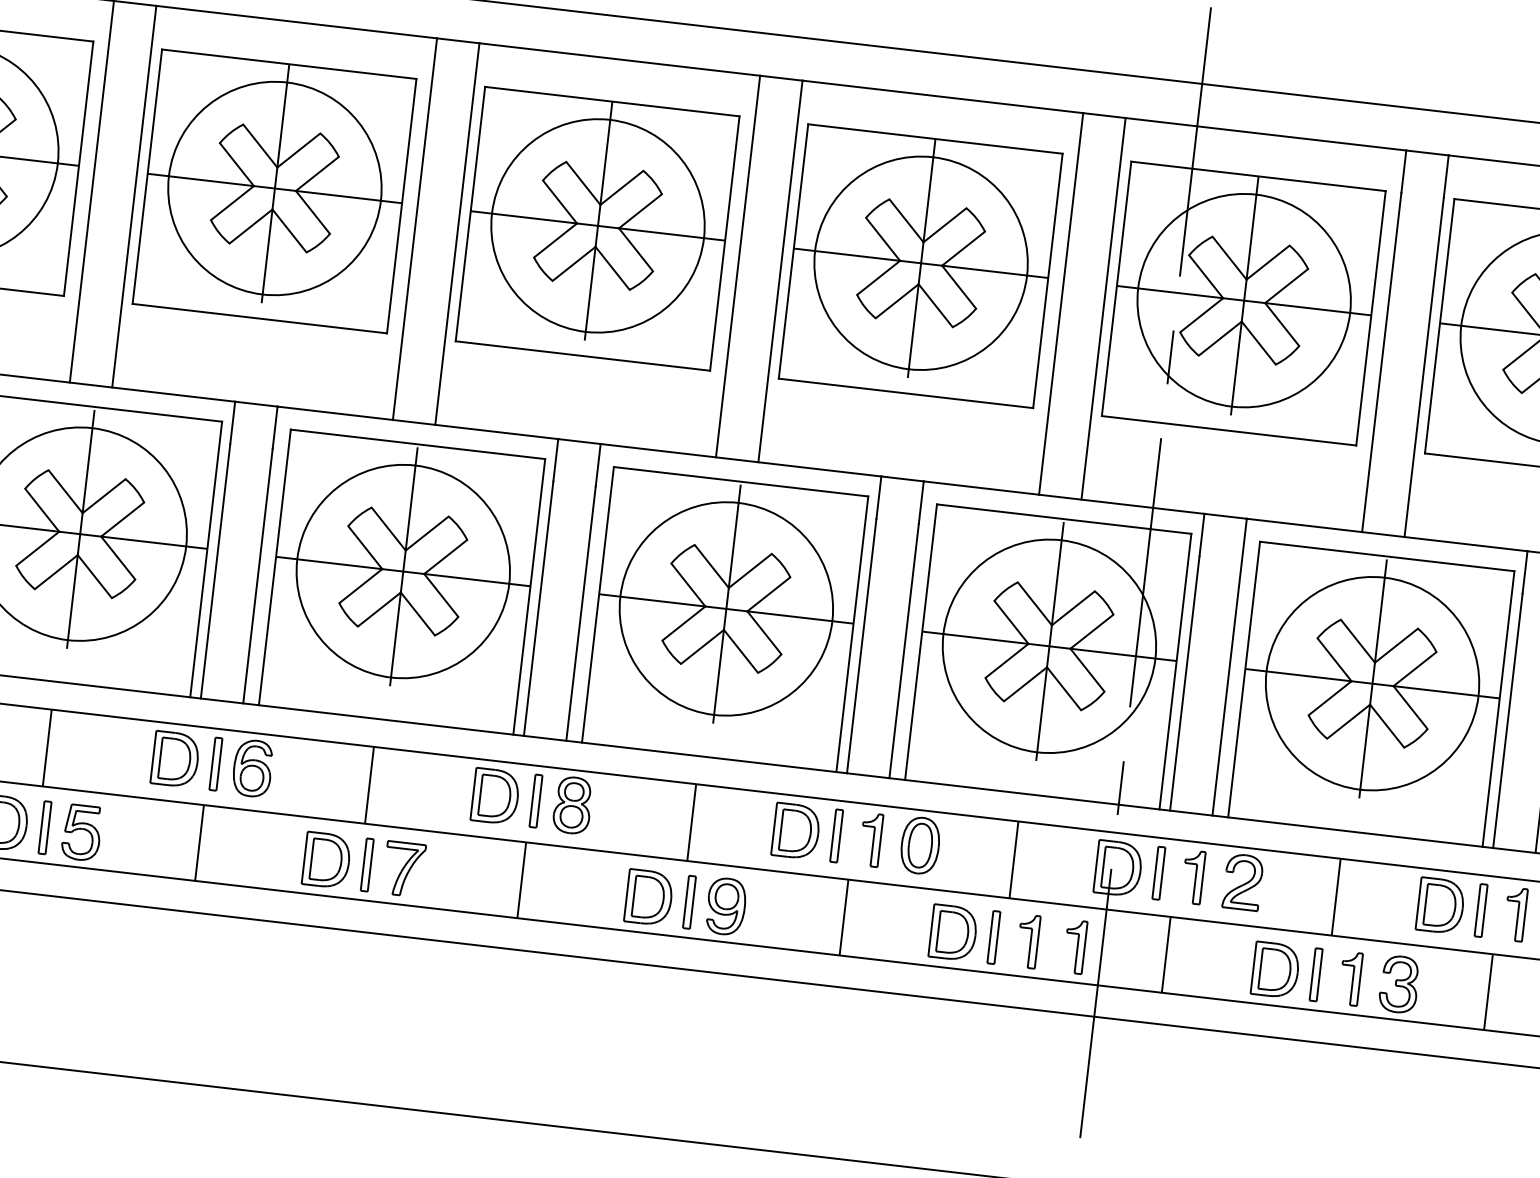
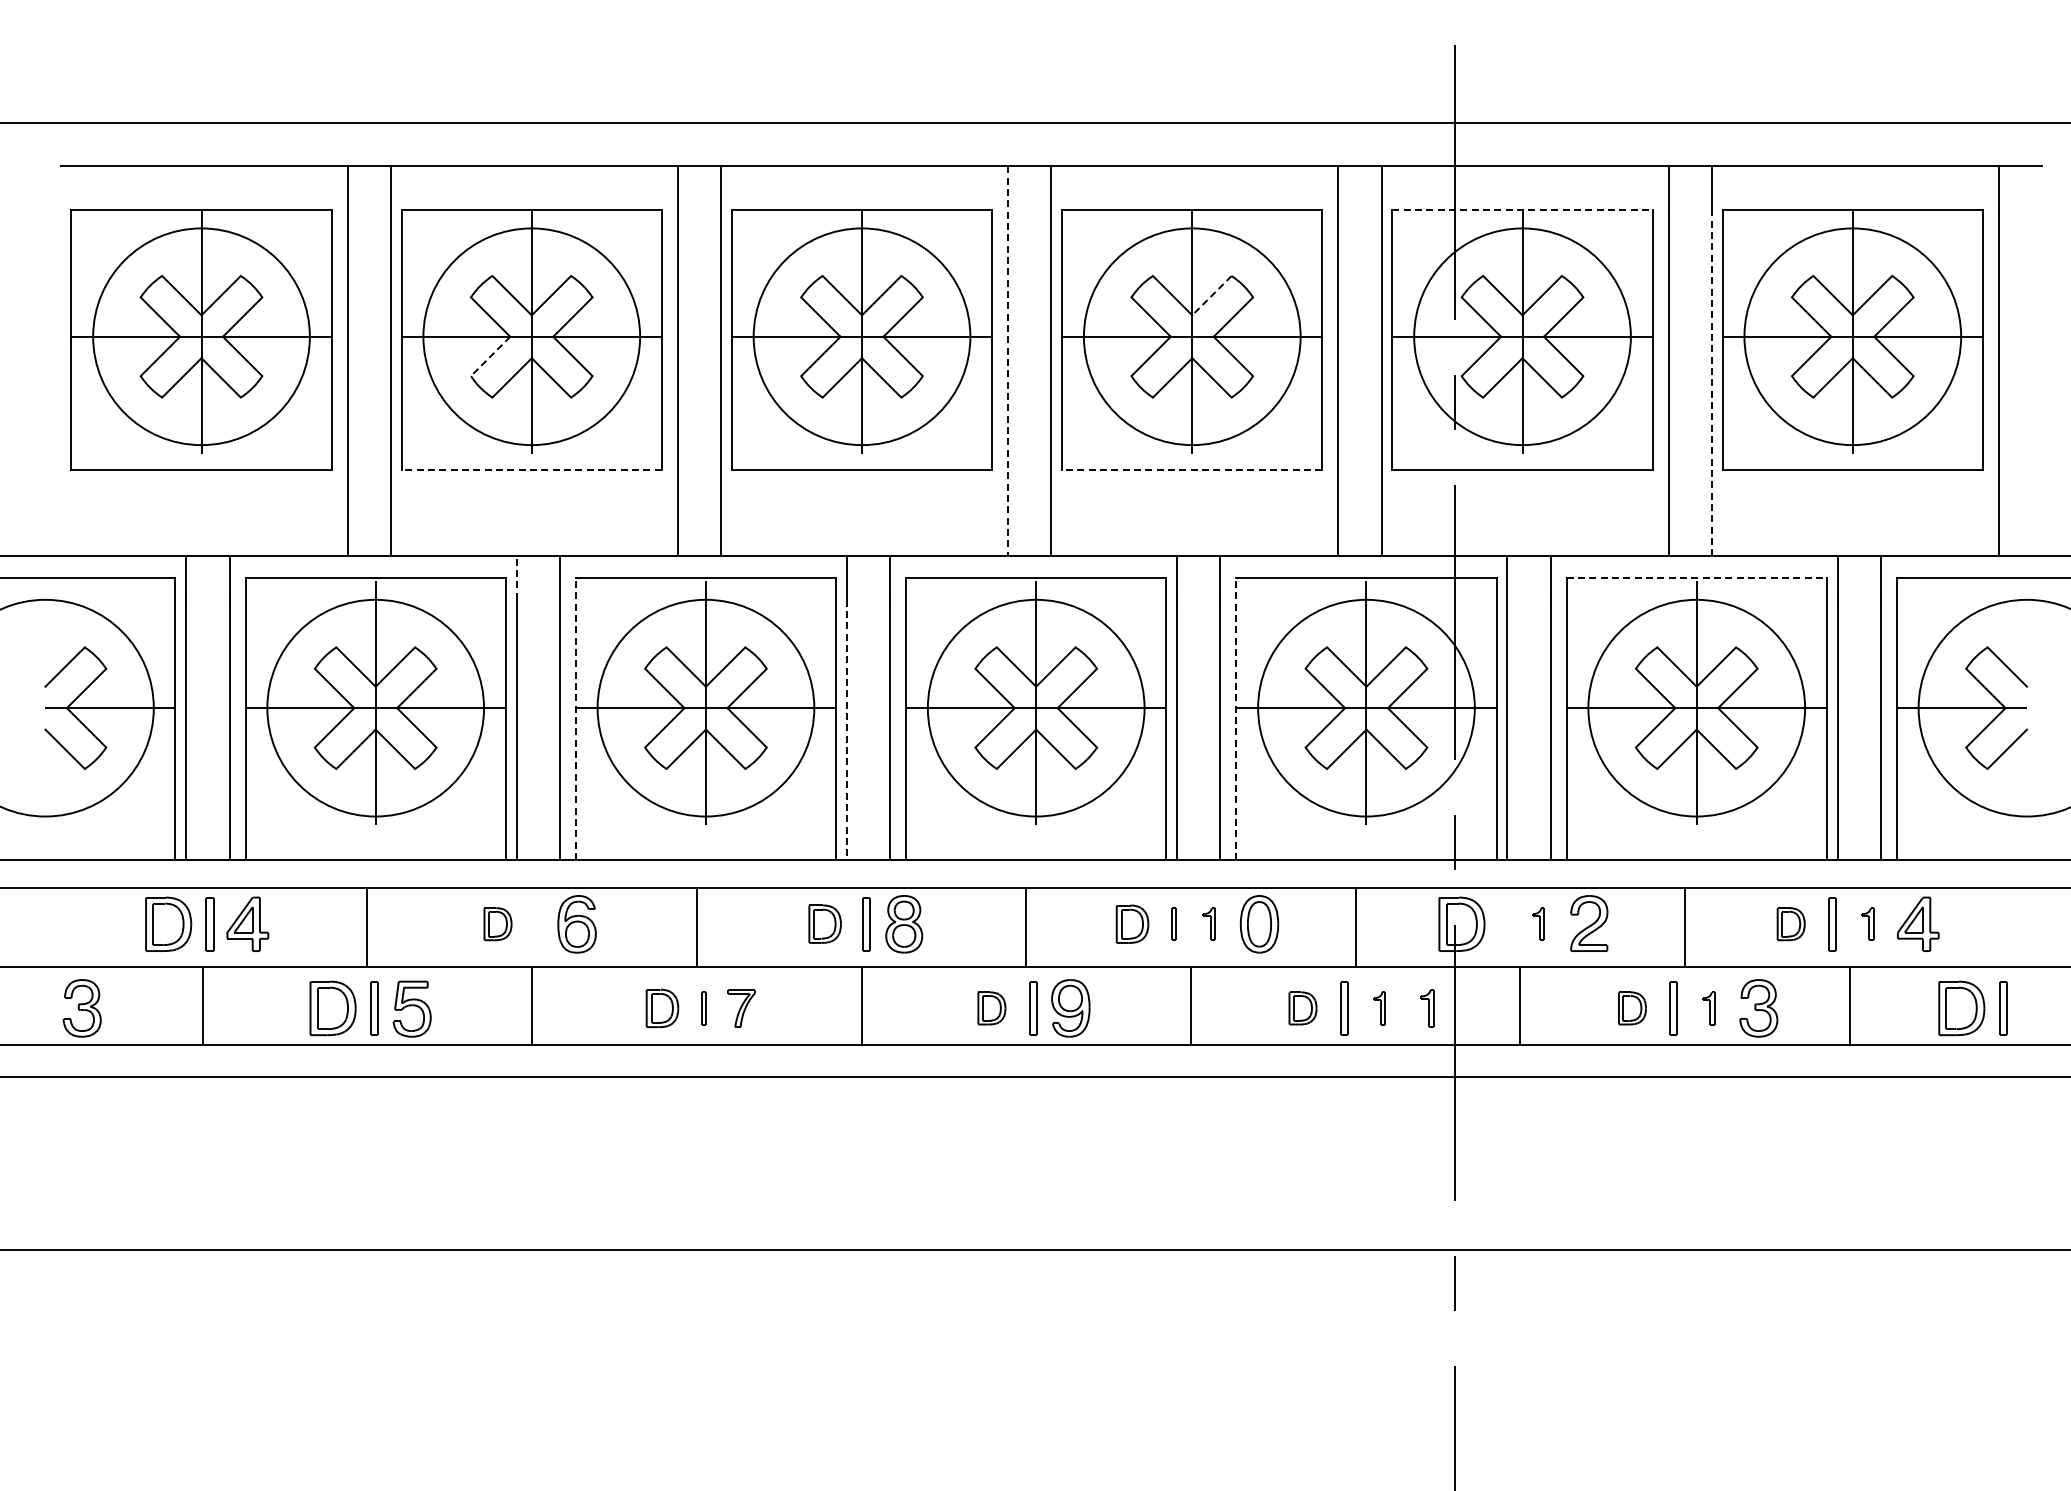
line: (1259, 176) -> (1523, 209), solid -> dashed
line: (232, 203) -> (490, 356), solid -> dashed
line: (944, 225) -> (1211, 295), solid -> dashed
line: (738, 266) -> (1008, 361), solid -> dashed
line: (259, 318) -> (531, 469), solid -> dashed
line: (1423, 366) -> (1711, 382), solid -> dashed
line: (905, 393) -> (1191, 469), solid -> dashed
line: (232, 423) -> (516, 578), solid -> dashed
line: (1387, 556) -> (1697, 578), solid -> dashed
line: (274, 567) -> (575, 719), solid -> dashed
line: (538, 609) -> (846, 730), solid -> dashed
line: (921, 642) -> (1236, 719), solid -> dashed
part: (174, 758) -> (497, 923), size x0.6
part: (215, 764) -> (539, 924), removed
part: (494, 795) -> (824, 923), size x0.7
part: (796, 830) -> (1132, 923), size x0.7
part: (836, 836) -> (1173, 924), size x0.6
part: (870, 840) -> (1208, 924), size x0.6
part: (326, 860) -> (662, 1008), size x0.7
part: (366, 865) -> (703, 1008), size x0.6
part: (404, 869) -> (741, 1008), size x0.7
part: (1159, 873) -> (1503, 924), removed
part: (1193, 877) -> (1538, 924), size x0.6
part: (648, 897) -> (991, 1008), size x0.6
part: (1439, 904) -> (1790, 923), size x0.6
part: (1515, 914) -> (1867, 924), size x0.6
part: (952, 932) -> (1302, 1008), size x0.6
part: (1028, 941) -> (1379, 1008), size x0.6
part: (1075, 947) -> (1427, 1008), size x0.7
part: (1275, 970) -> (1632, 1008), size x0.6
part: (1350, 978) -> (1708, 1008), size x0.6

